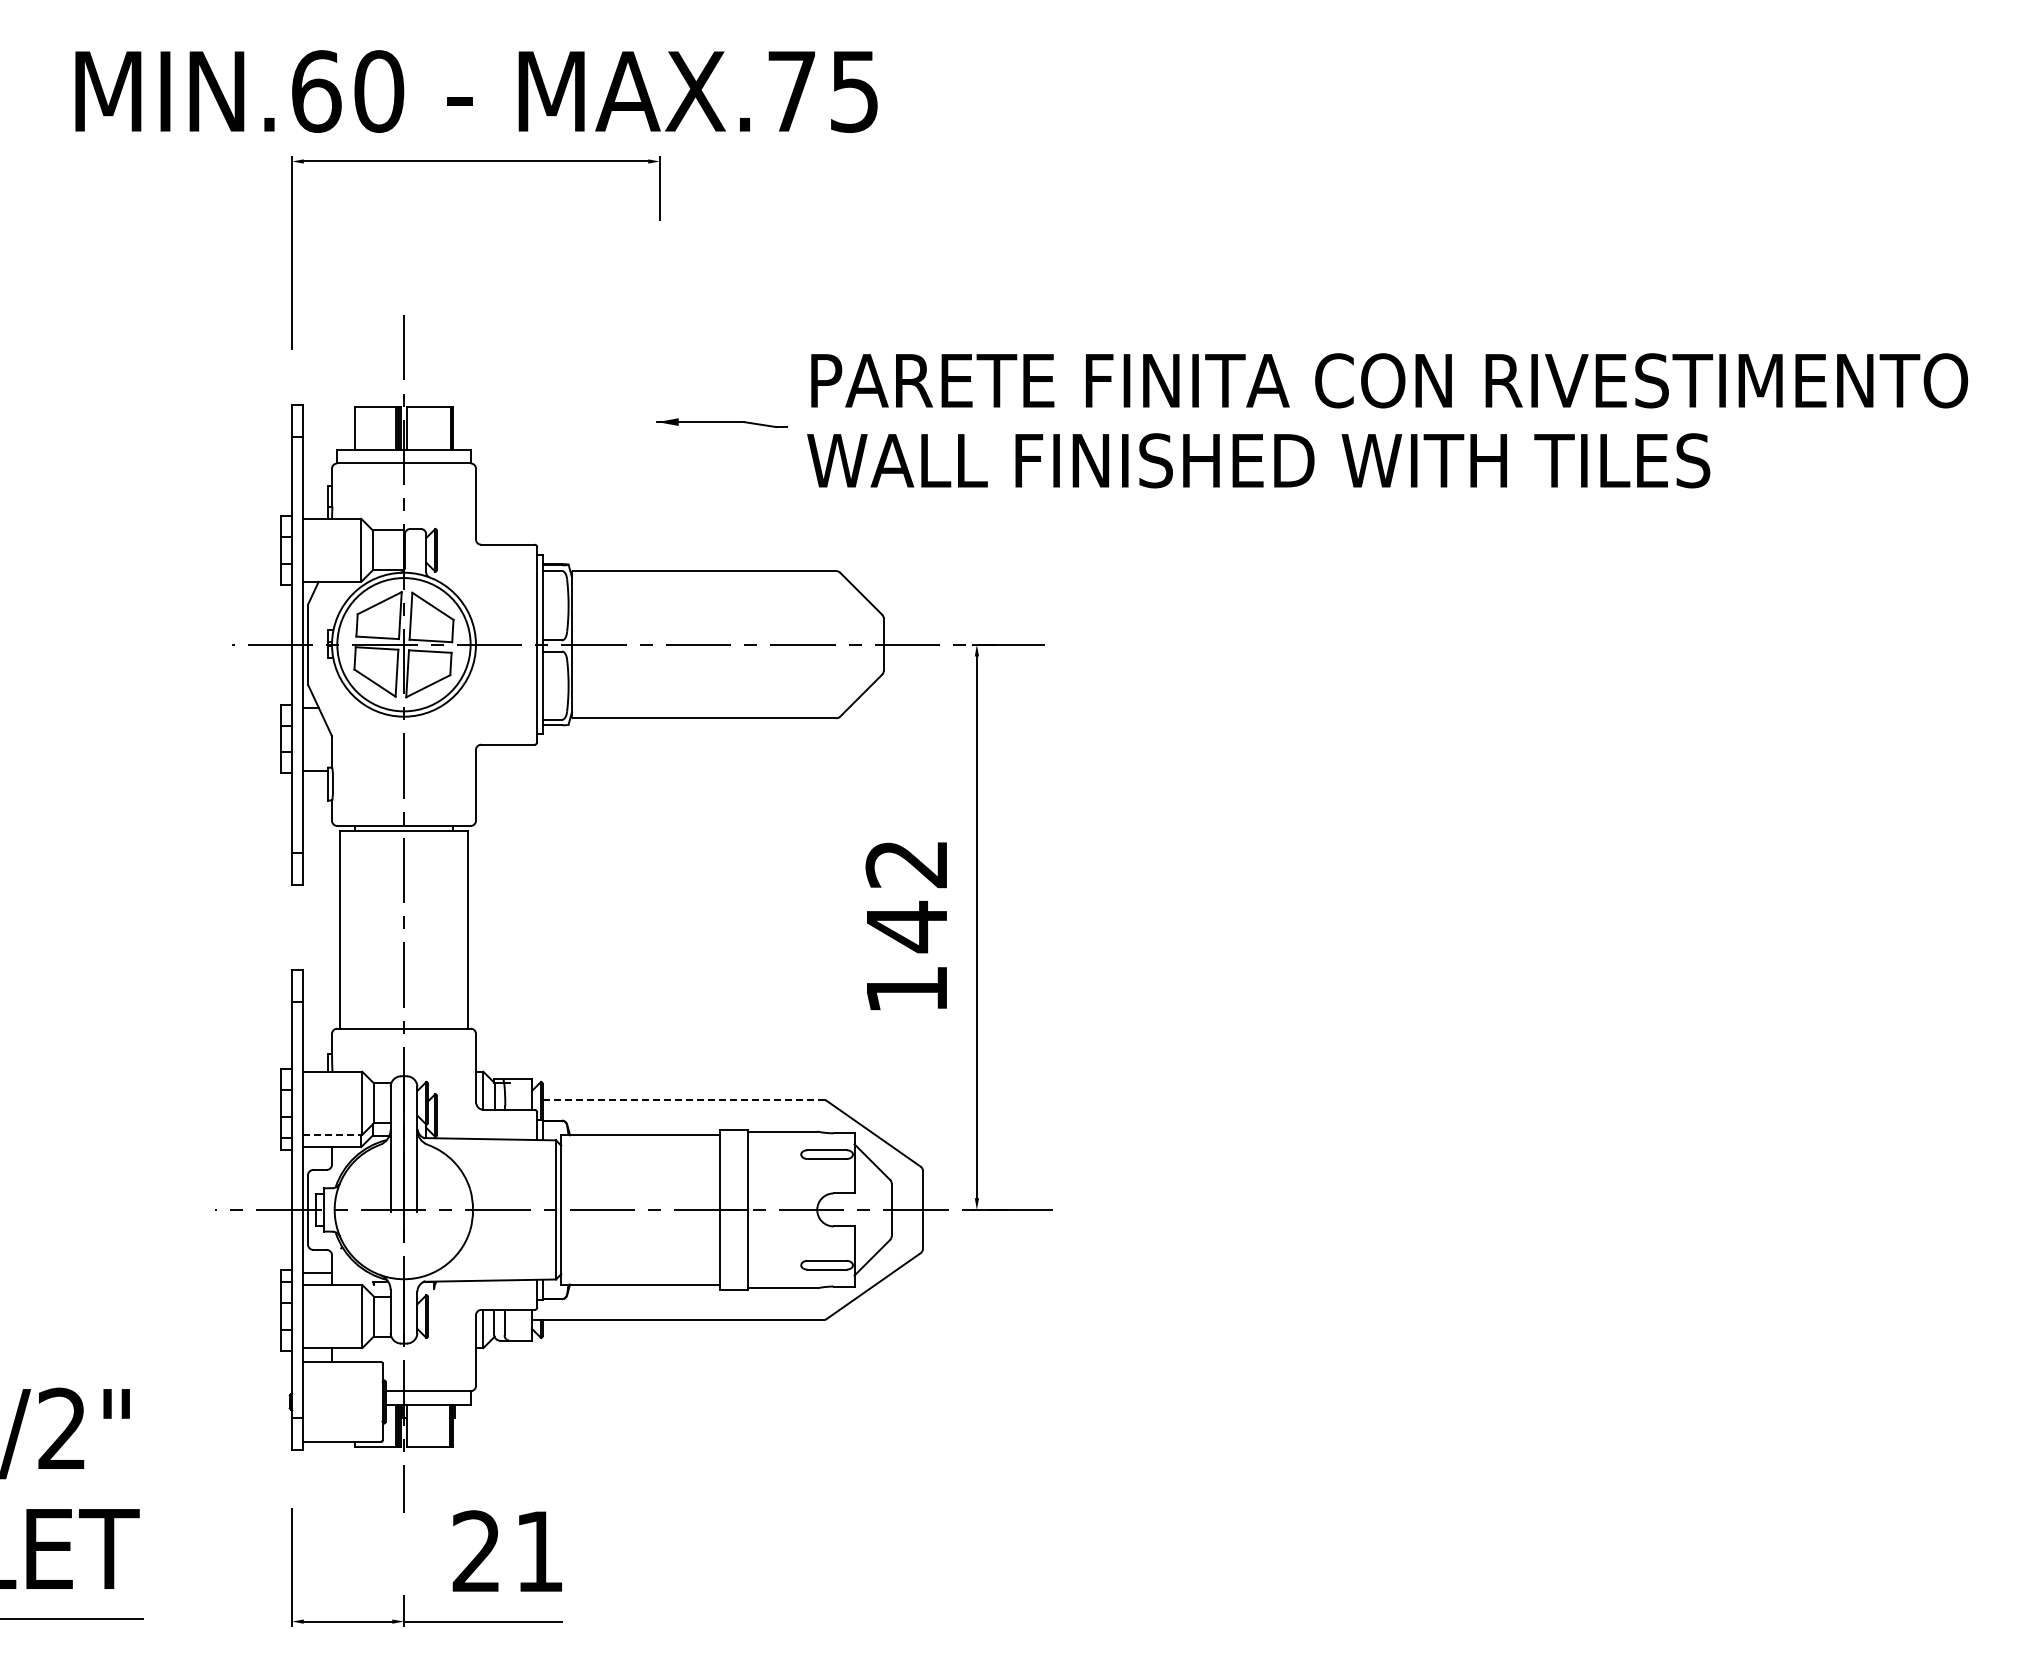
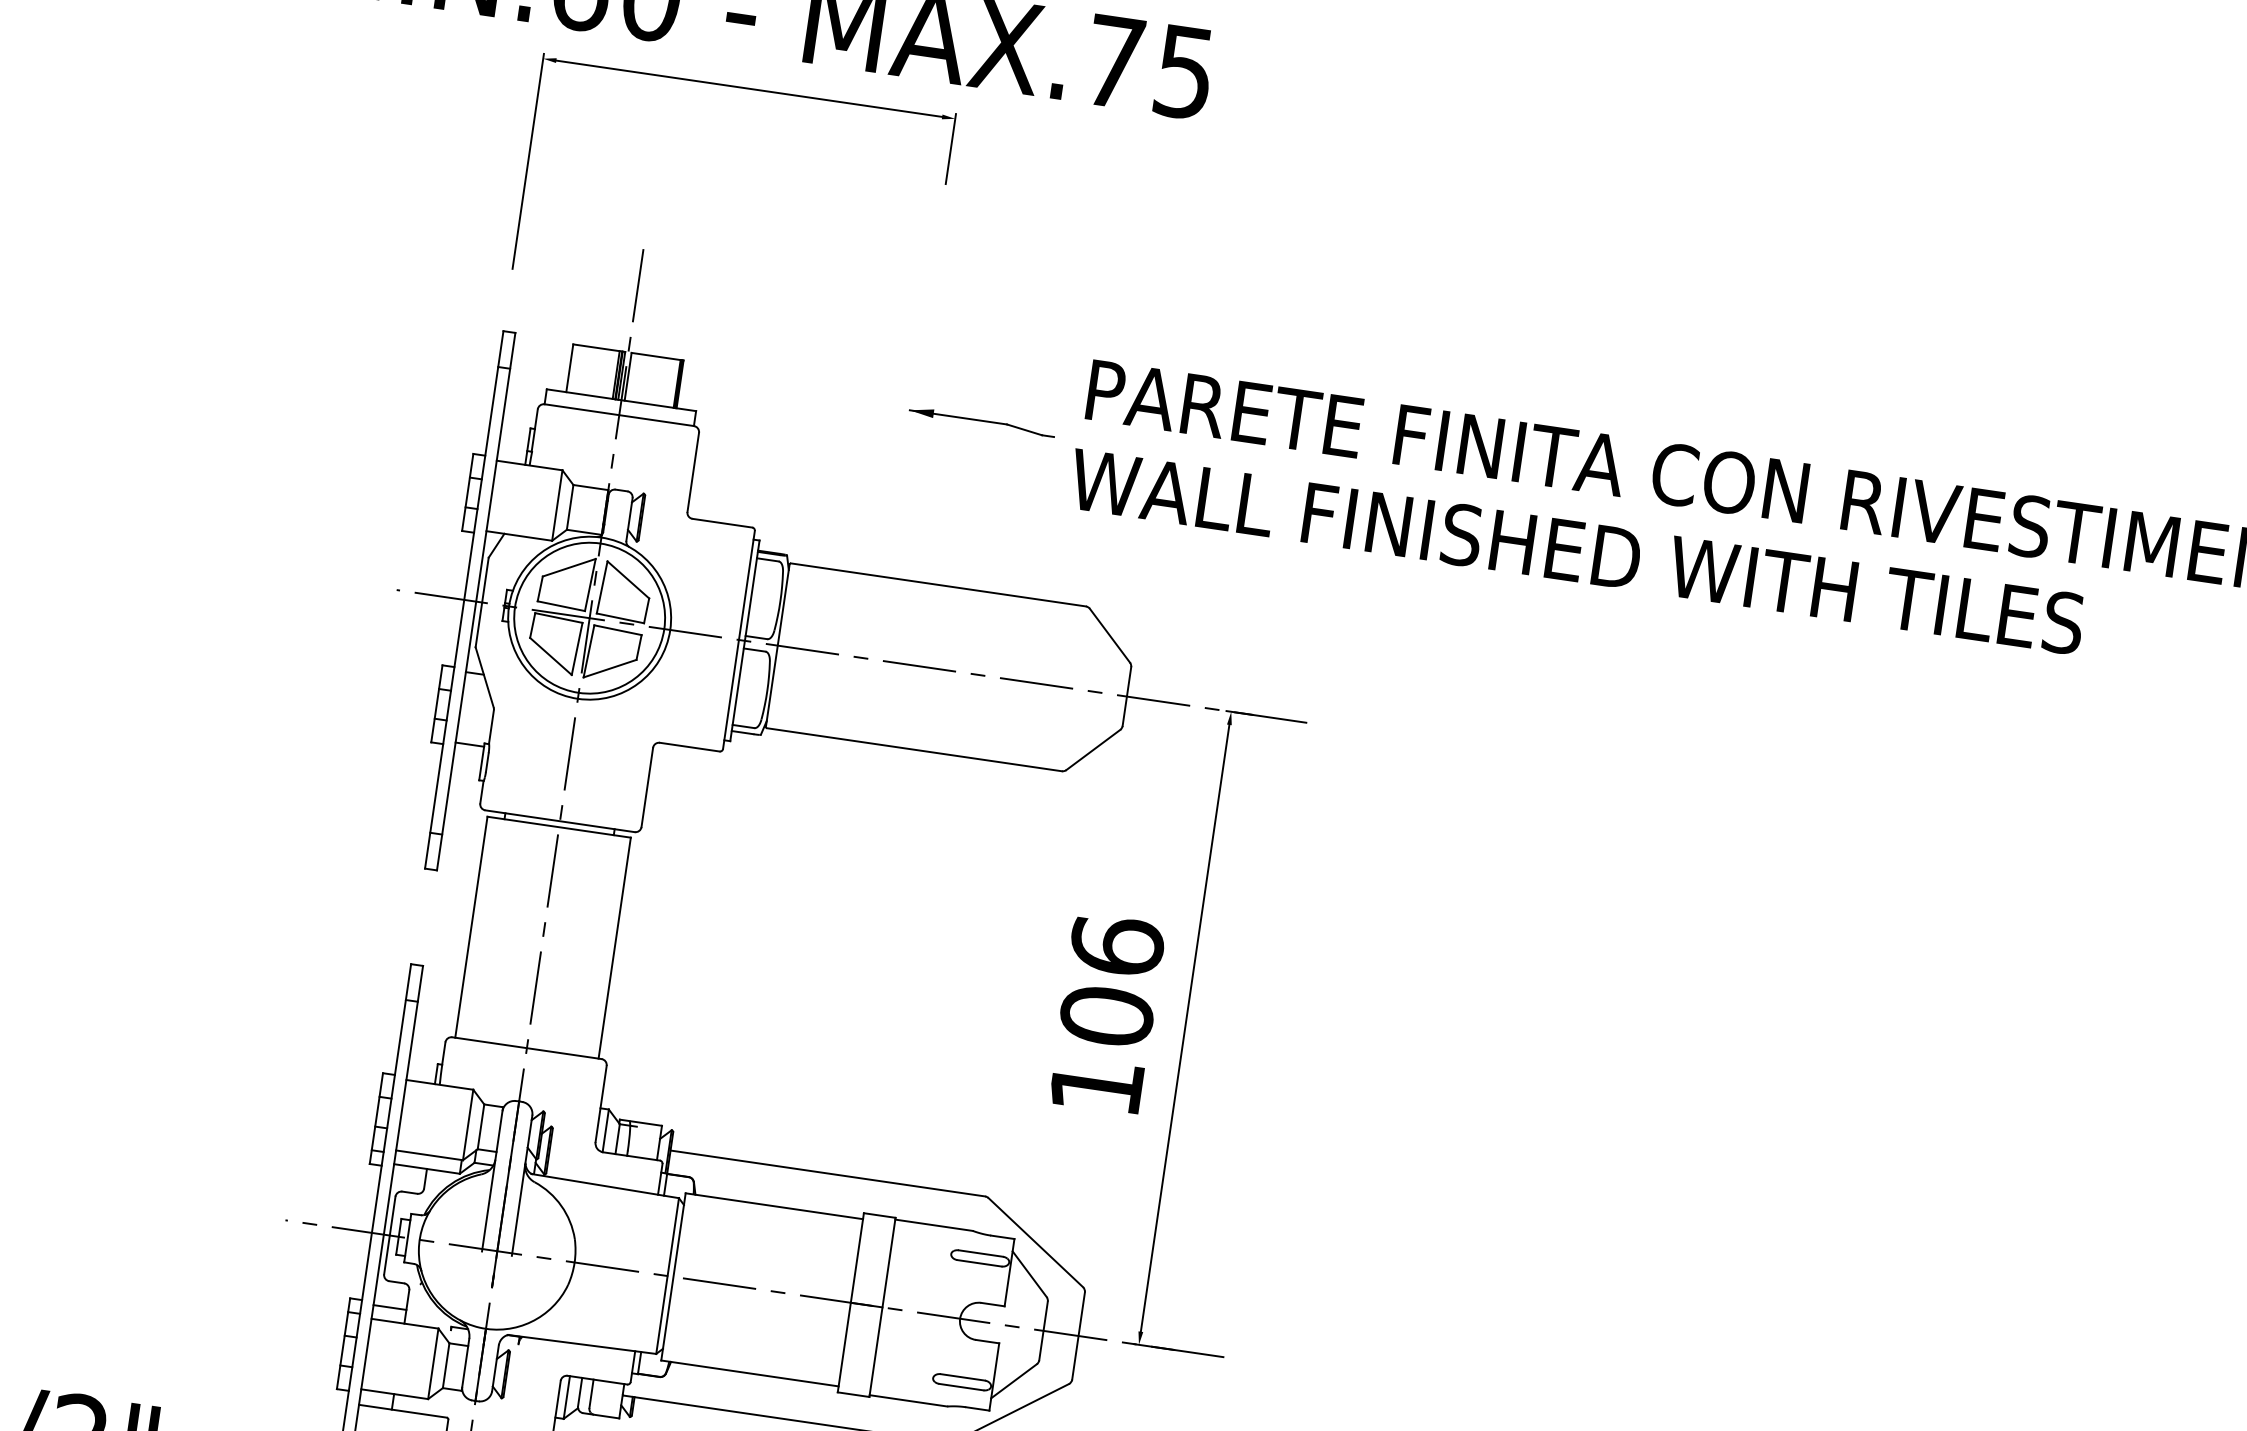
text: (906, 895) -> (1111, 981), 142 -> 106
line: (683, 1099) -> (828, 1173), dashed -> solid
line: (332, 1134) -> (429, 1155), dashed -> solid

